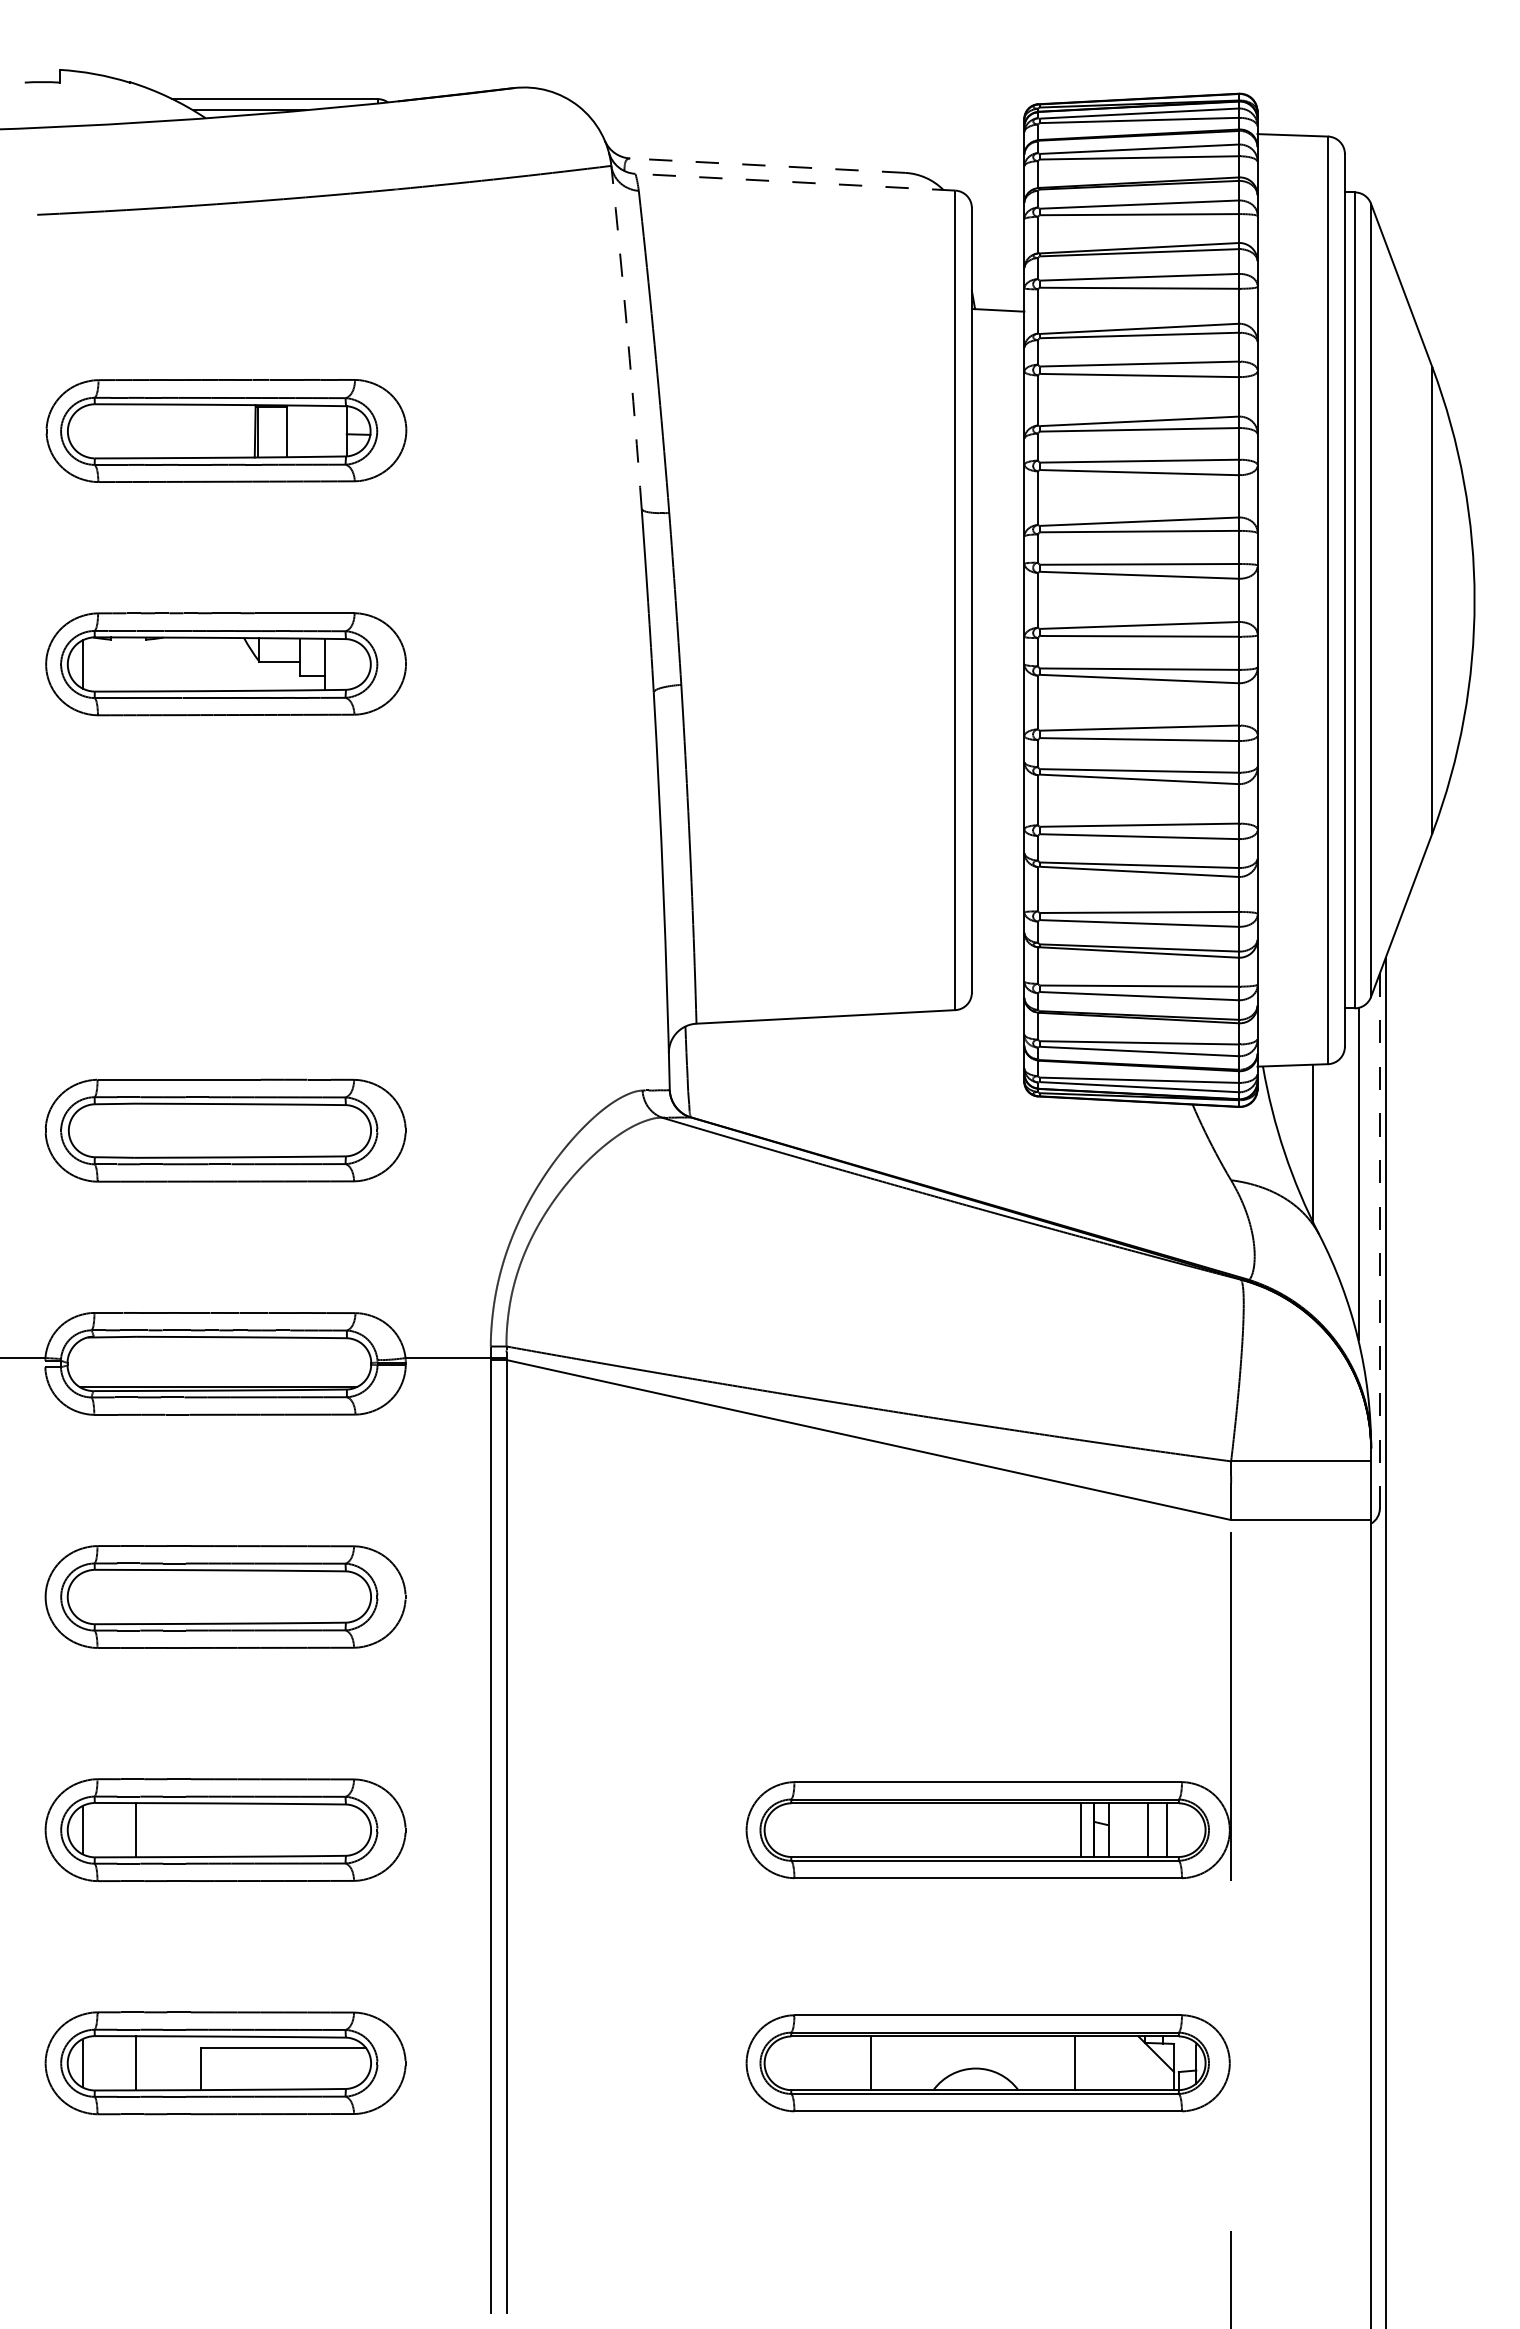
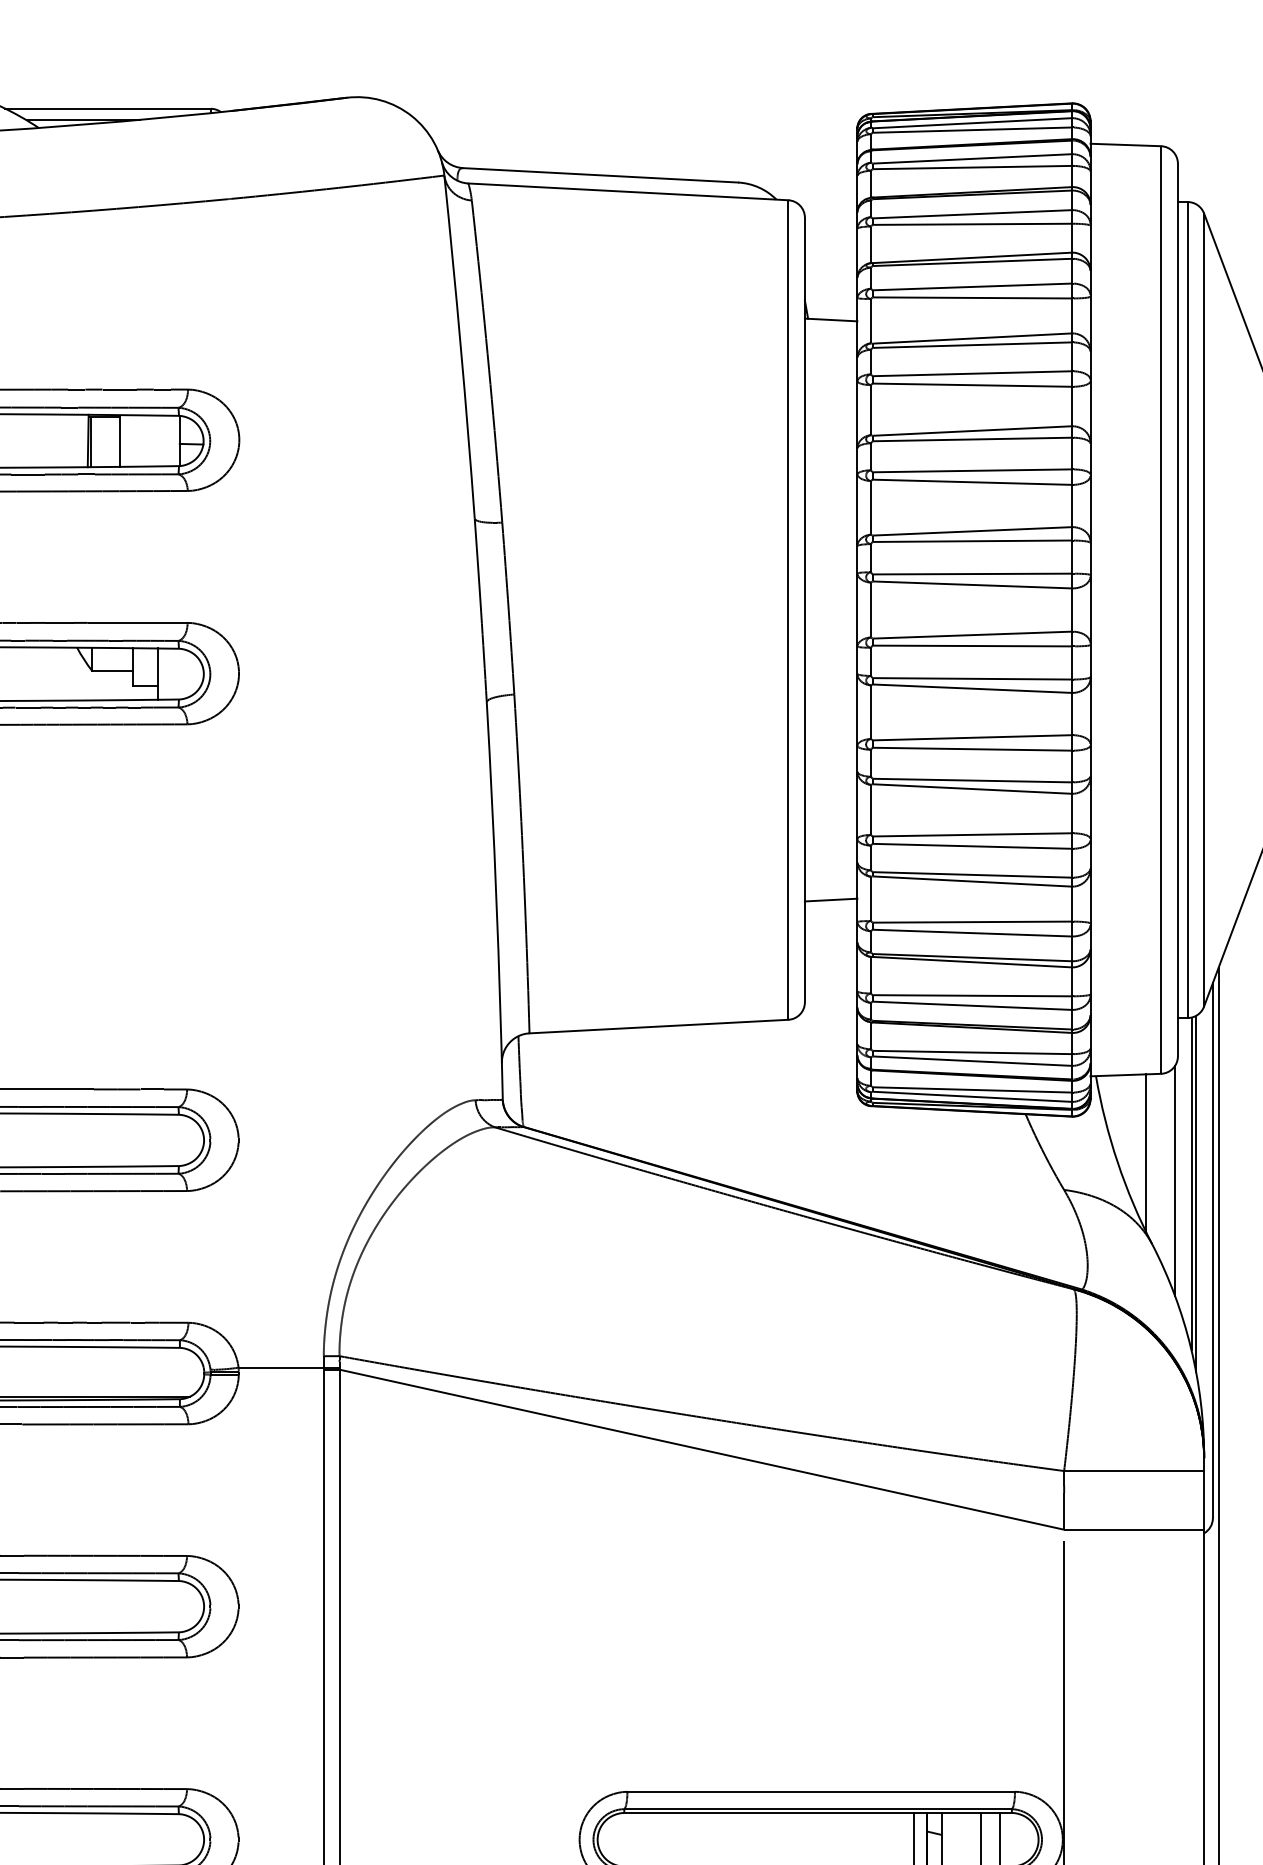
line: (767, 165) -> (600, 175), dashed -> solid
line: (794, 182) -> (627, 192), dashed -> solid
arc: (627, 337) -> (460, 347), dashed -> solid
line: (997, 890) -> (830, 900), added
line: (1342, 1171) -> (1175, 1181), added
line: (1363, 1184) -> (1196, 1194), added
line: (1379, 1240) -> (1212, 1250), dashed -> solid

